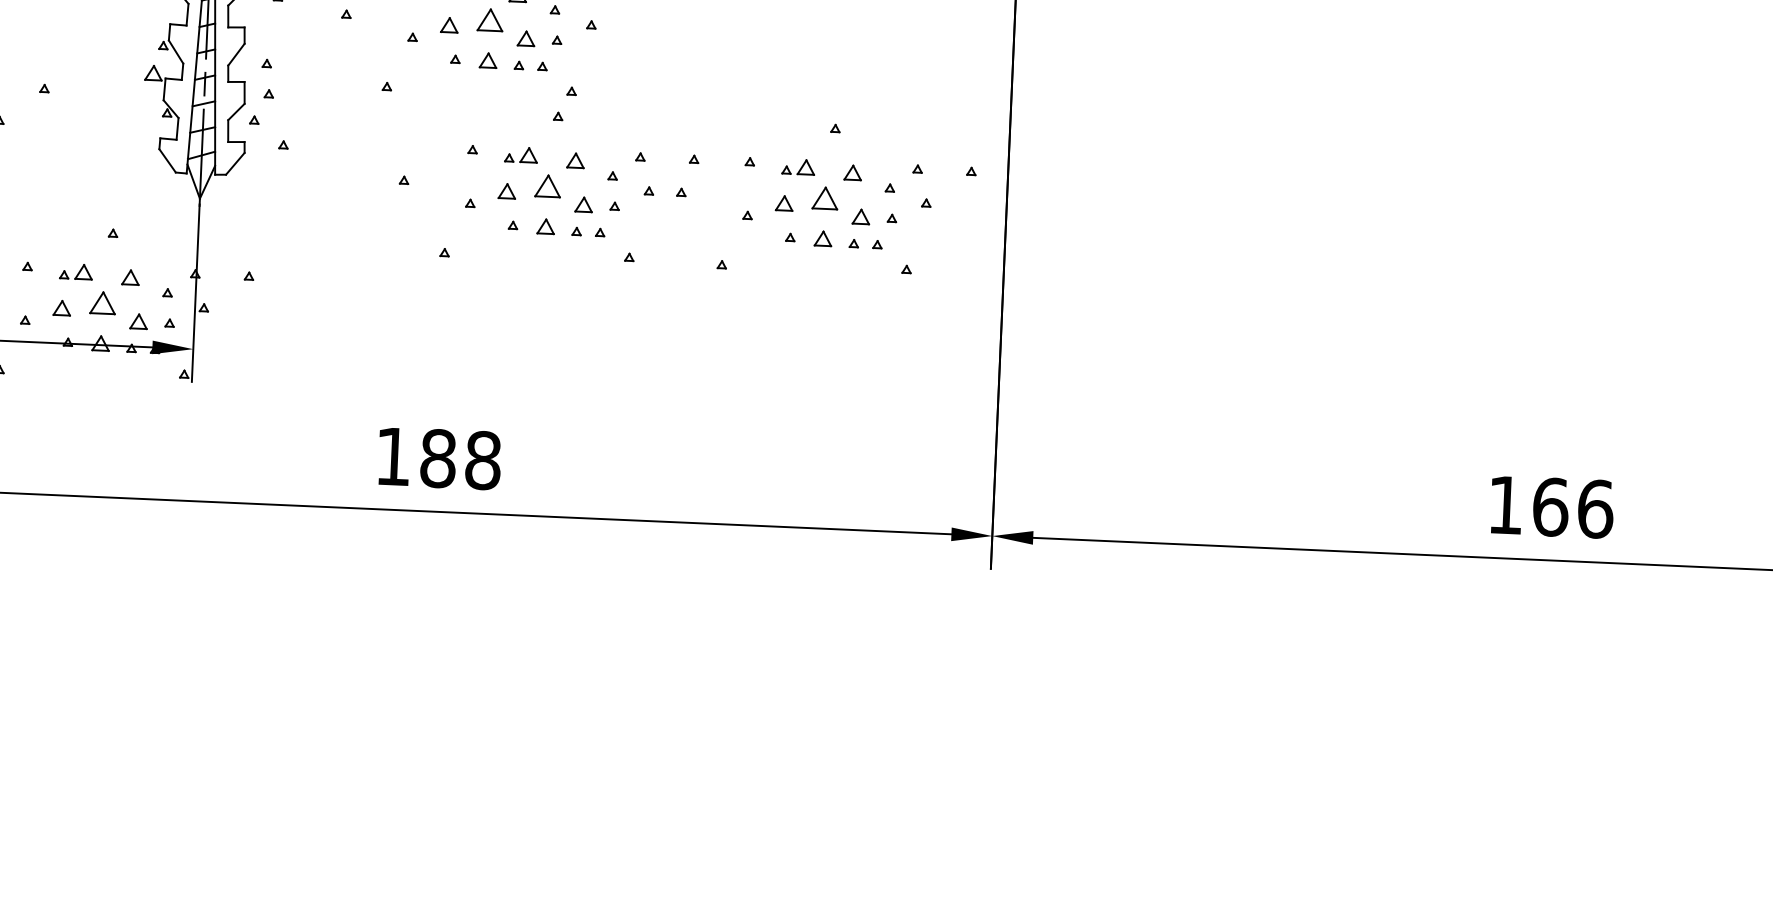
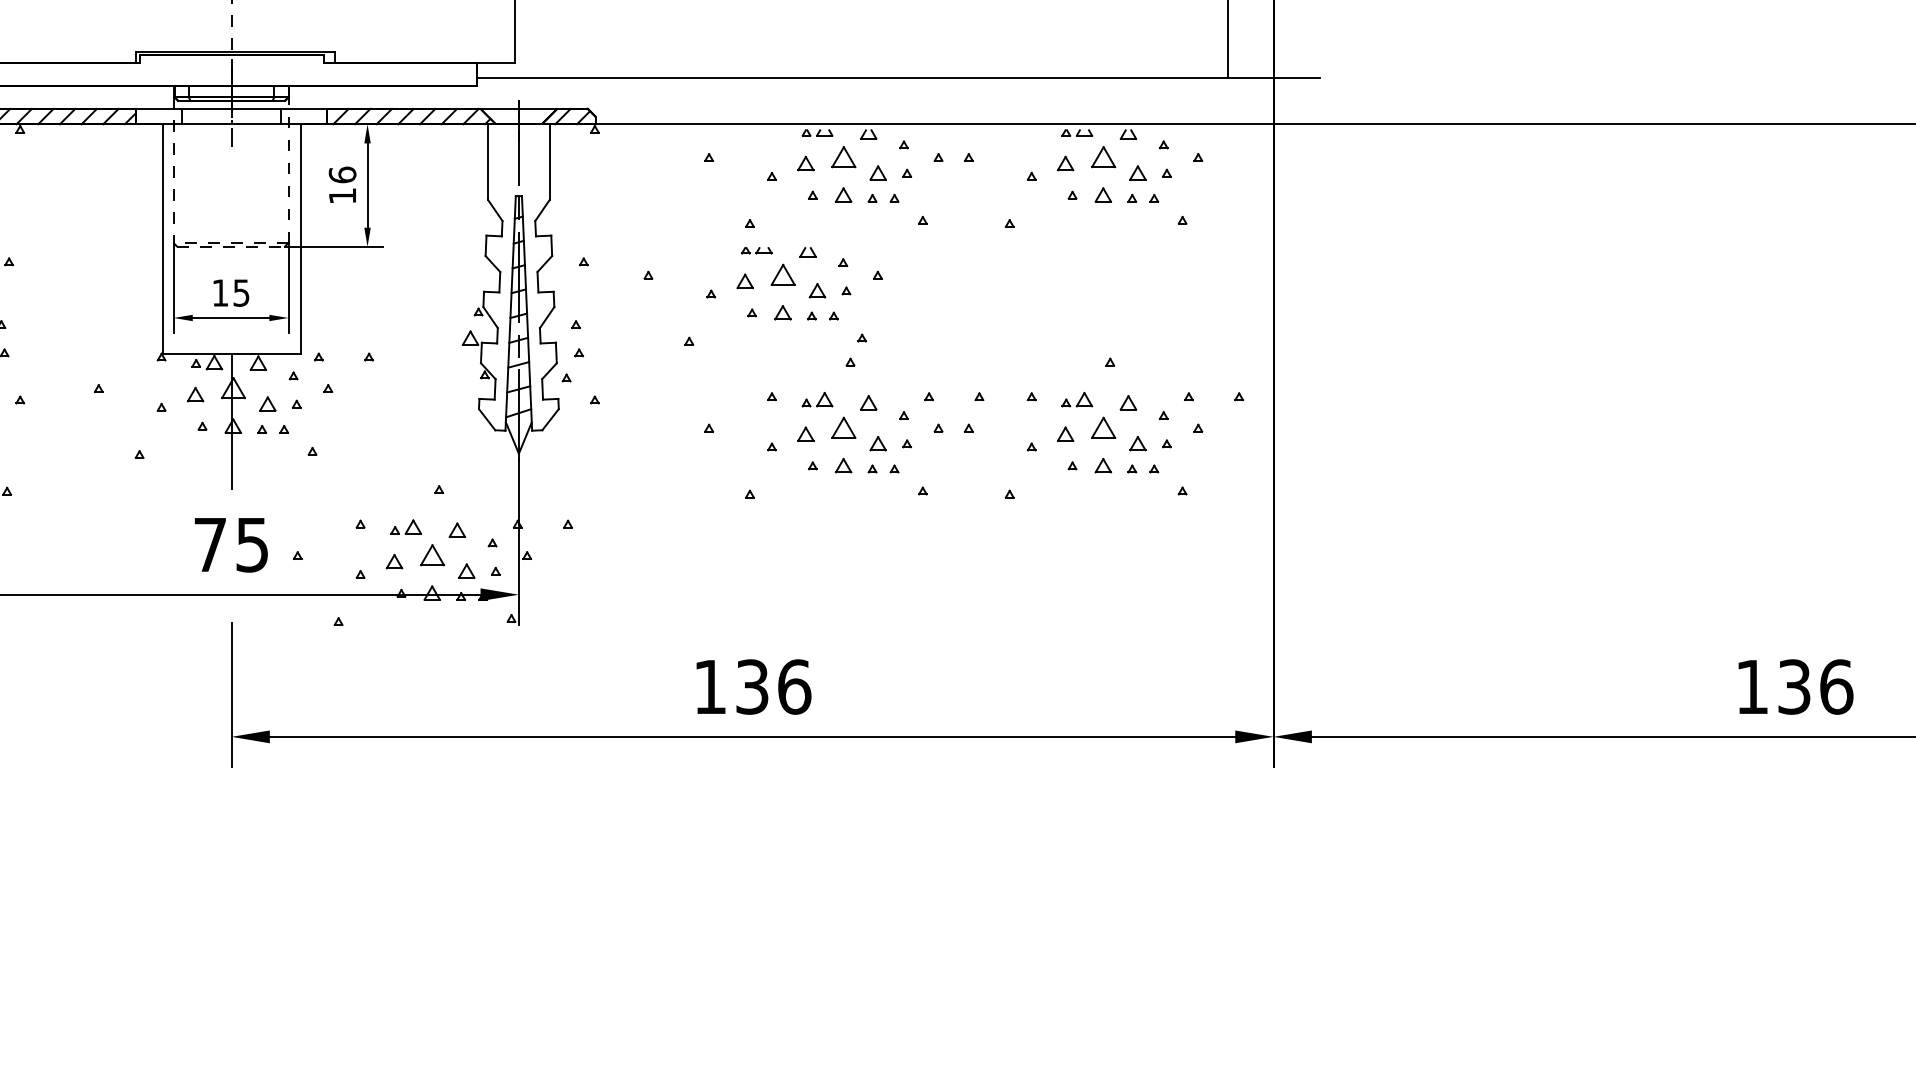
text: (460, 459) -> (773, 686), 188 -> 136
text: (1550, 506) -> (1794, 686), 166 -> 136

